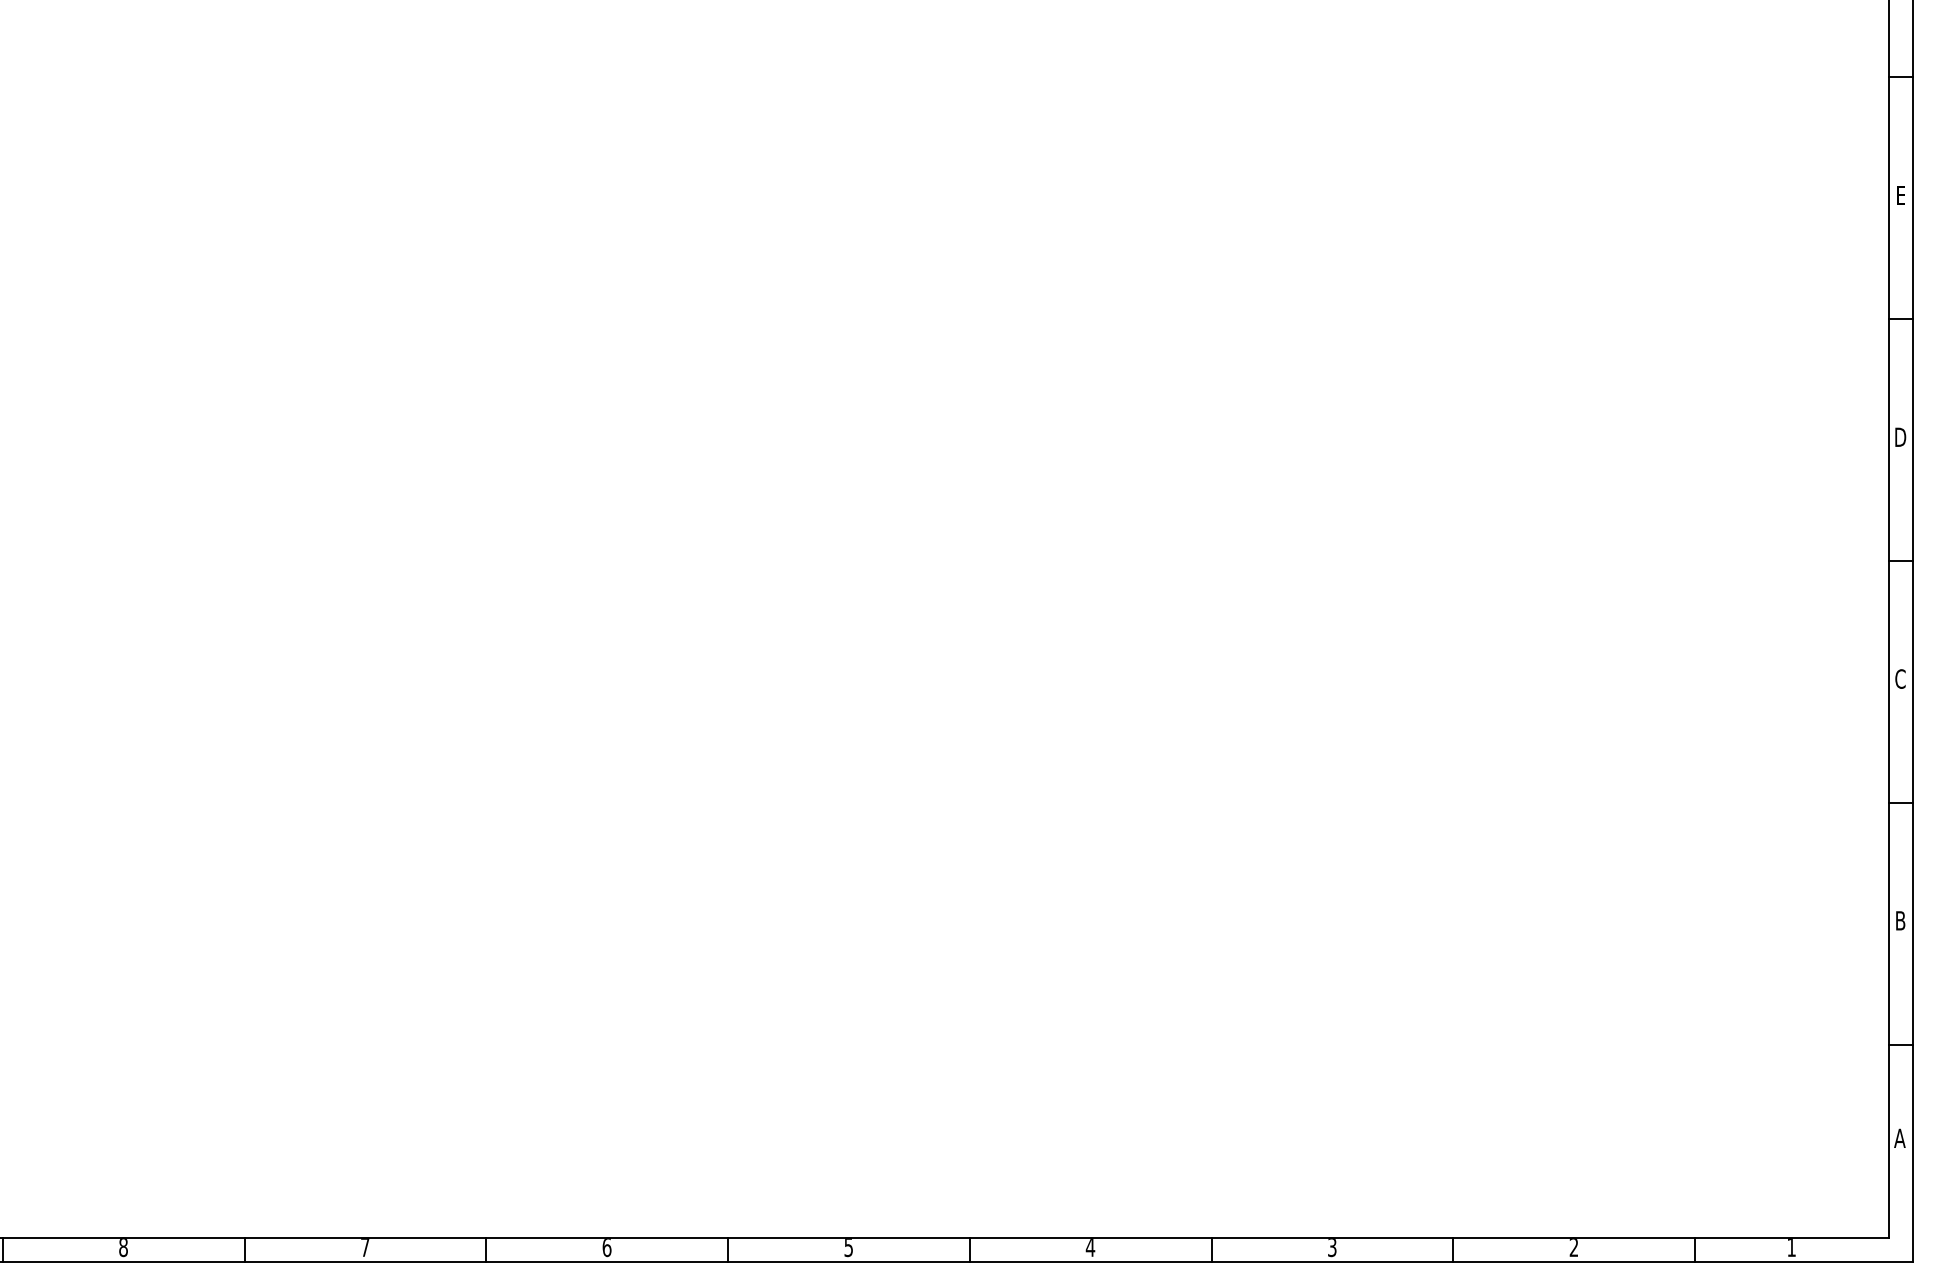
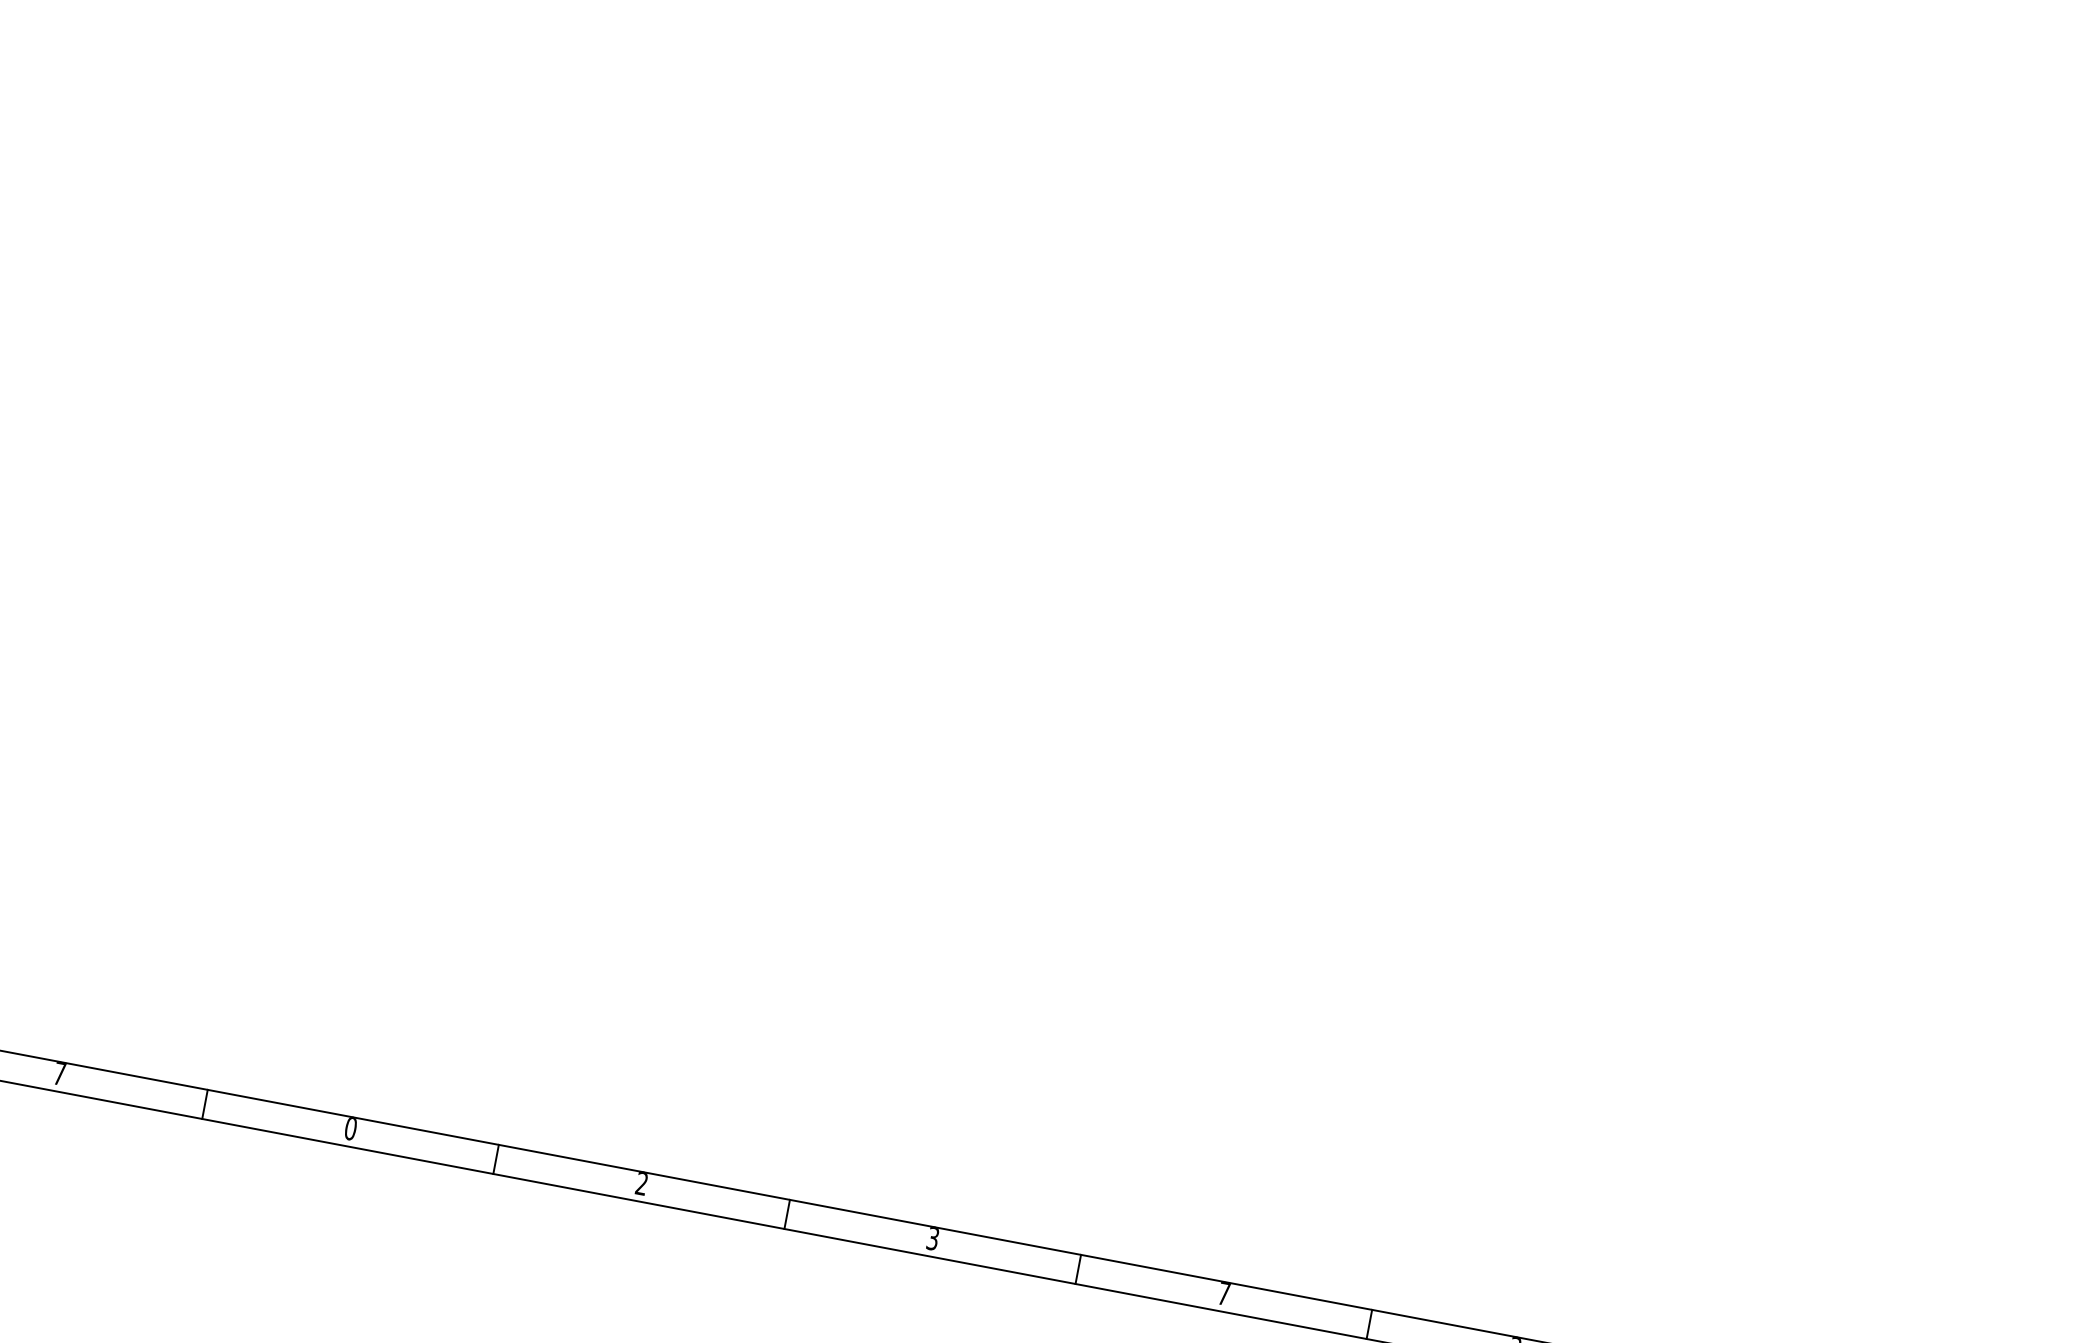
text: (848, 1247) -> (932, 1238), 5 -> 3
text: (1090, 1247) -> (1224, 1293), 4 -> 7
text: (123, 1248) -> (59, 1075), 8 -> 7
text: (364, 1248) -> (349, 1129), 7 -> 0
text: (606, 1248) -> (641, 1184), 6 -> 2

